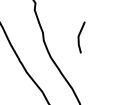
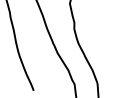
line: (80, 35) -> (104, 28), removed

